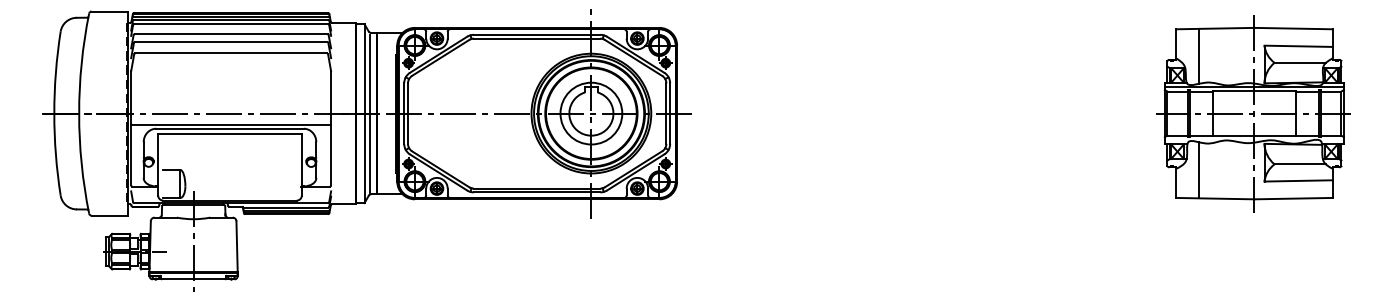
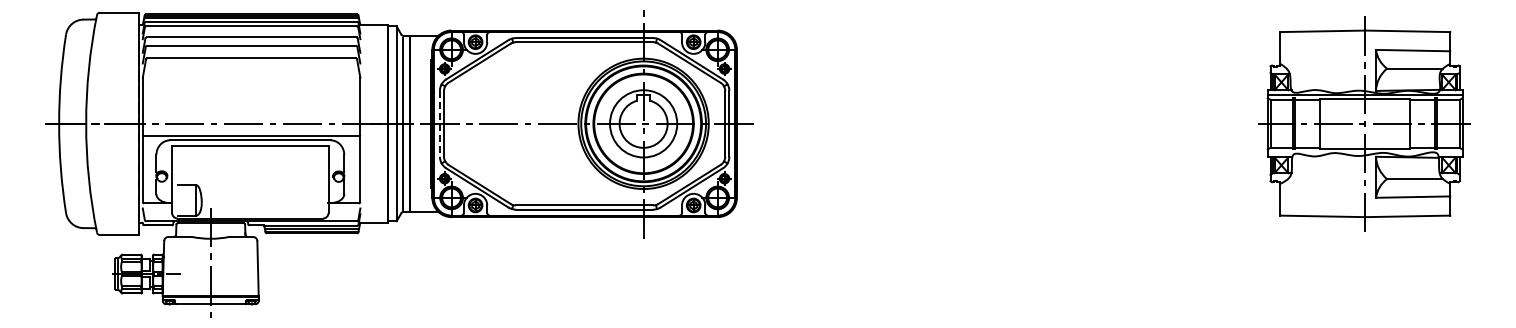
line: (1198, 56) -> (1304, 61), removed
line: (403, 113) -> (439, 123), solid -> dashed
line: (1198, 170) -> (1304, 185), removed

